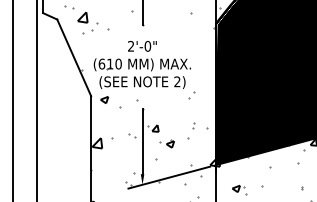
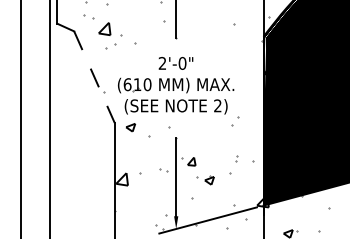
line: (74, 57) -> (94, 76), solid -> dashed

